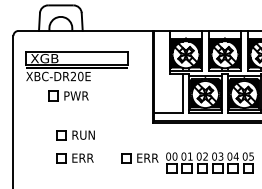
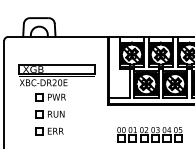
part: (75, 76) -> (56, 82), moved
part: (139, 158) -> (97, 131), removed

